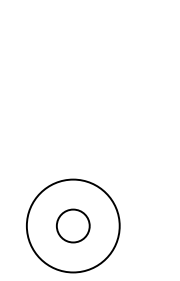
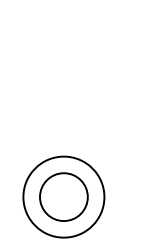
circle: (72, 226) -> (63, 197), size x1.67

